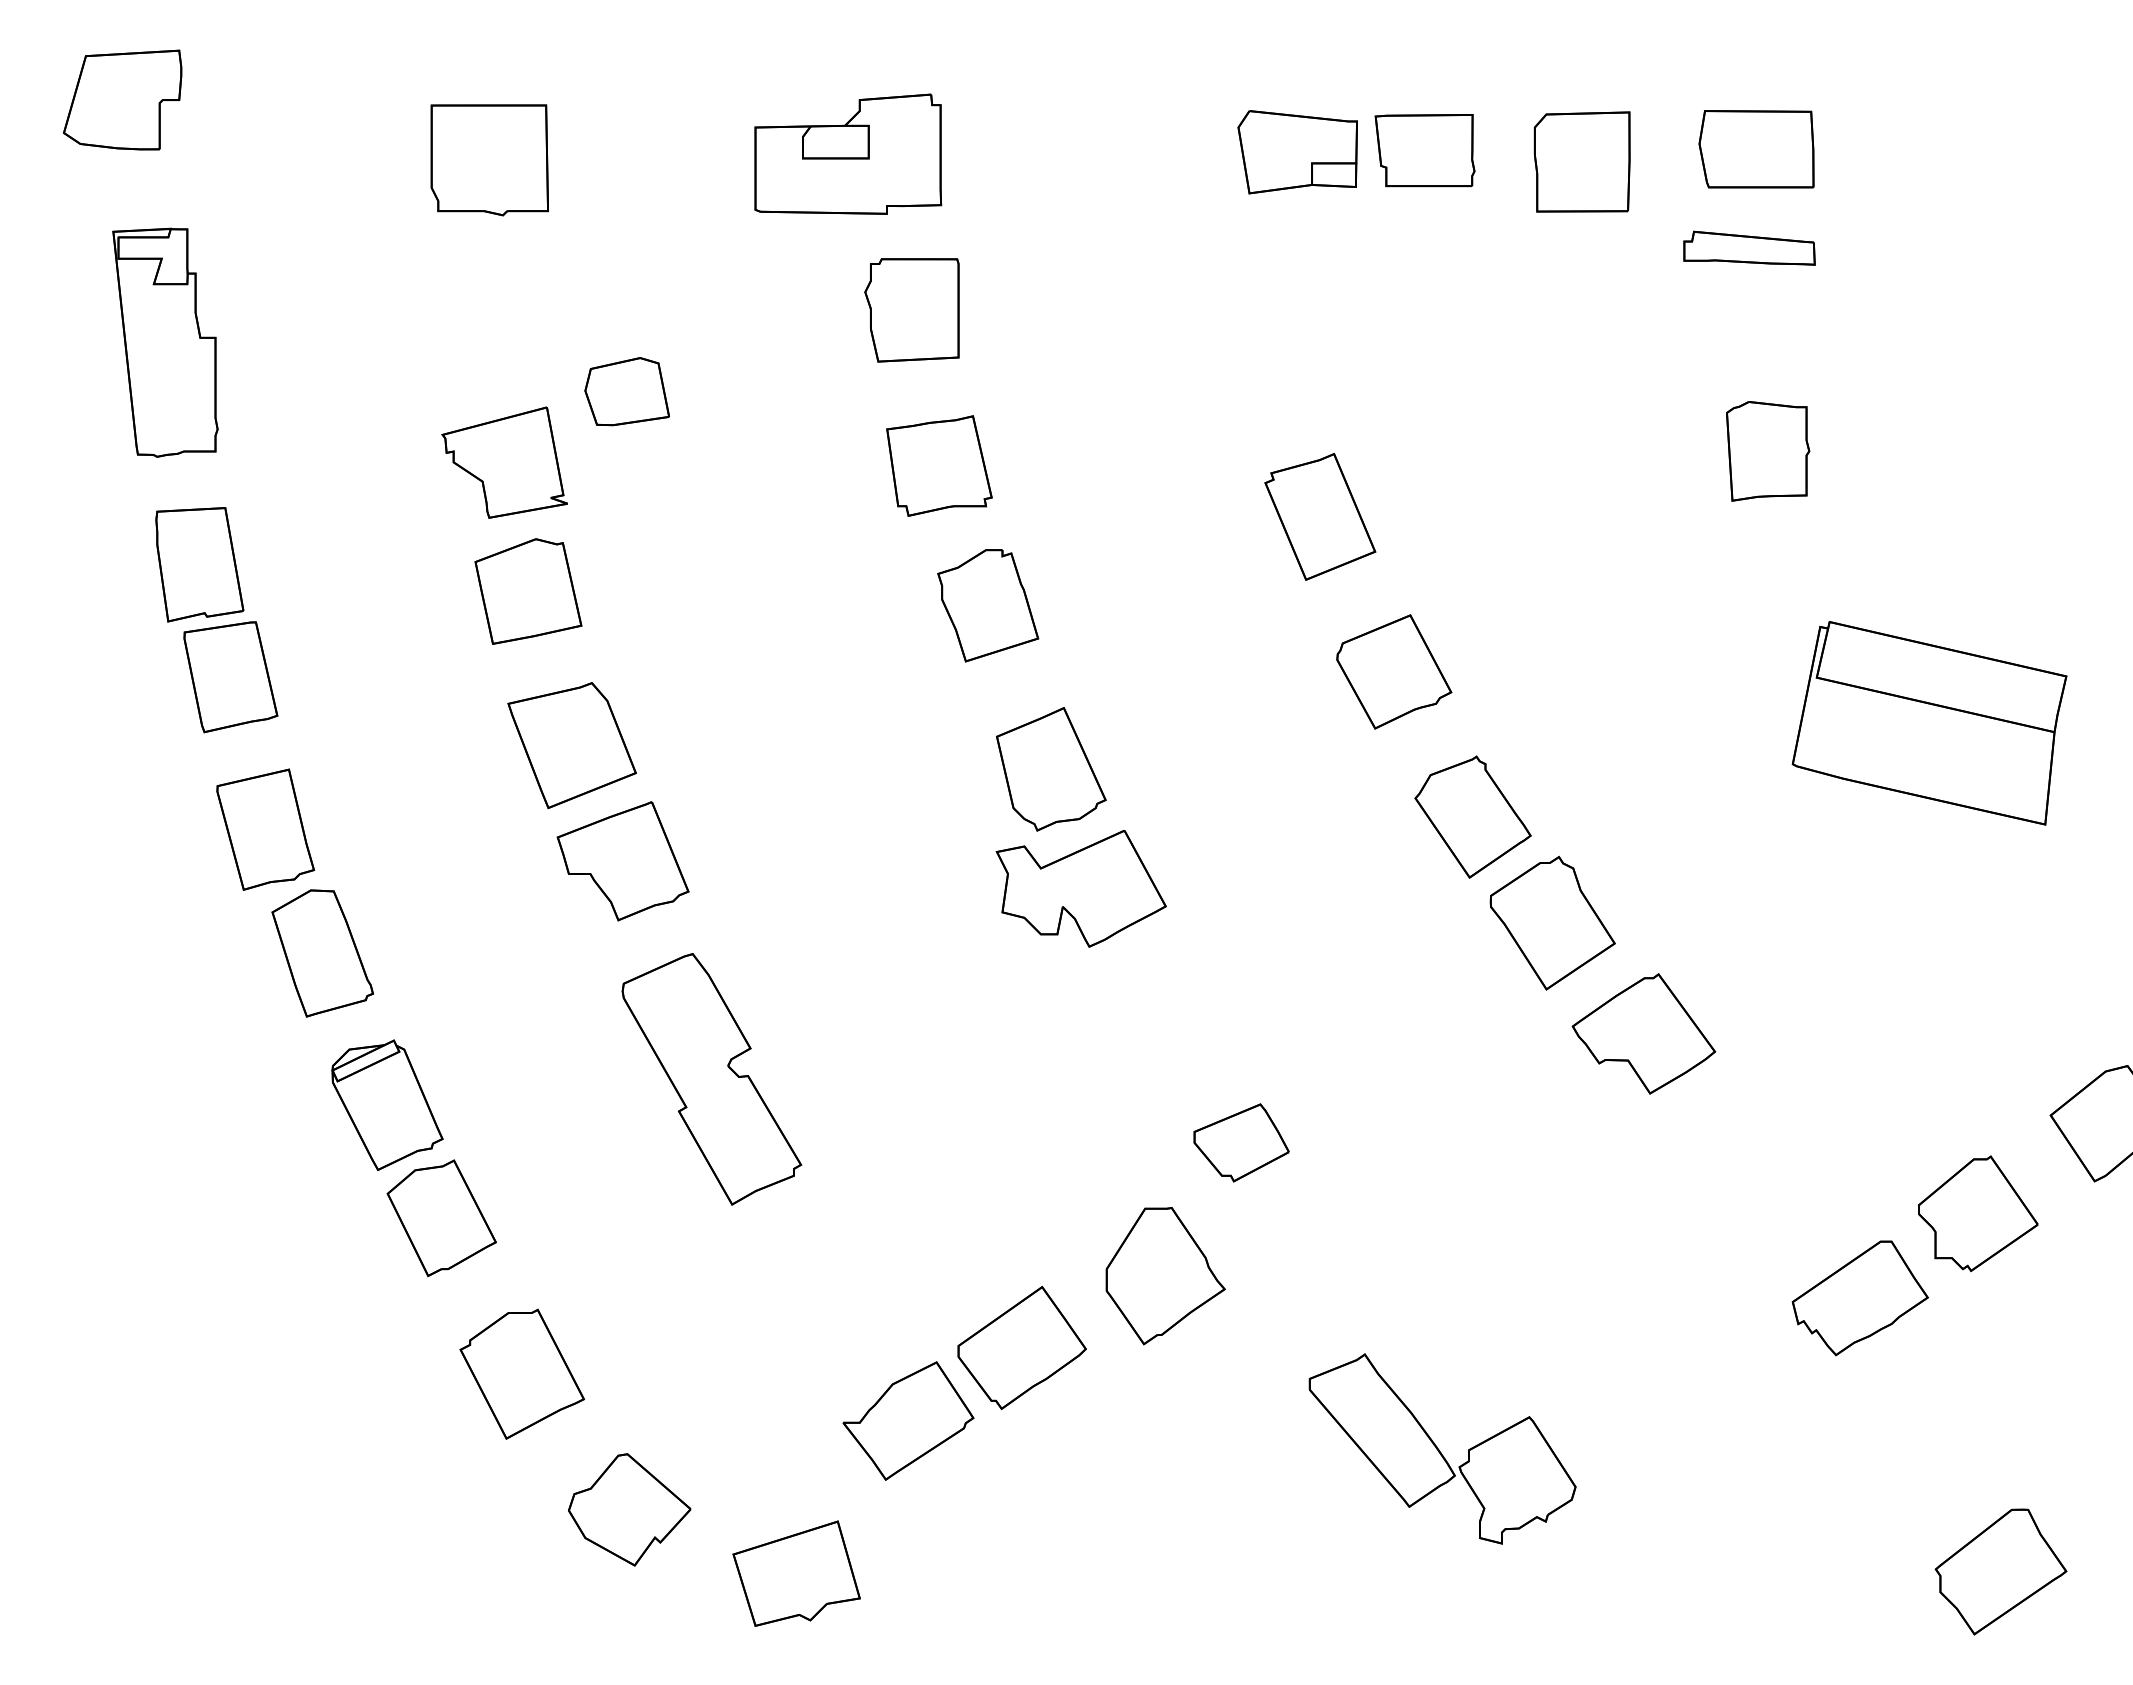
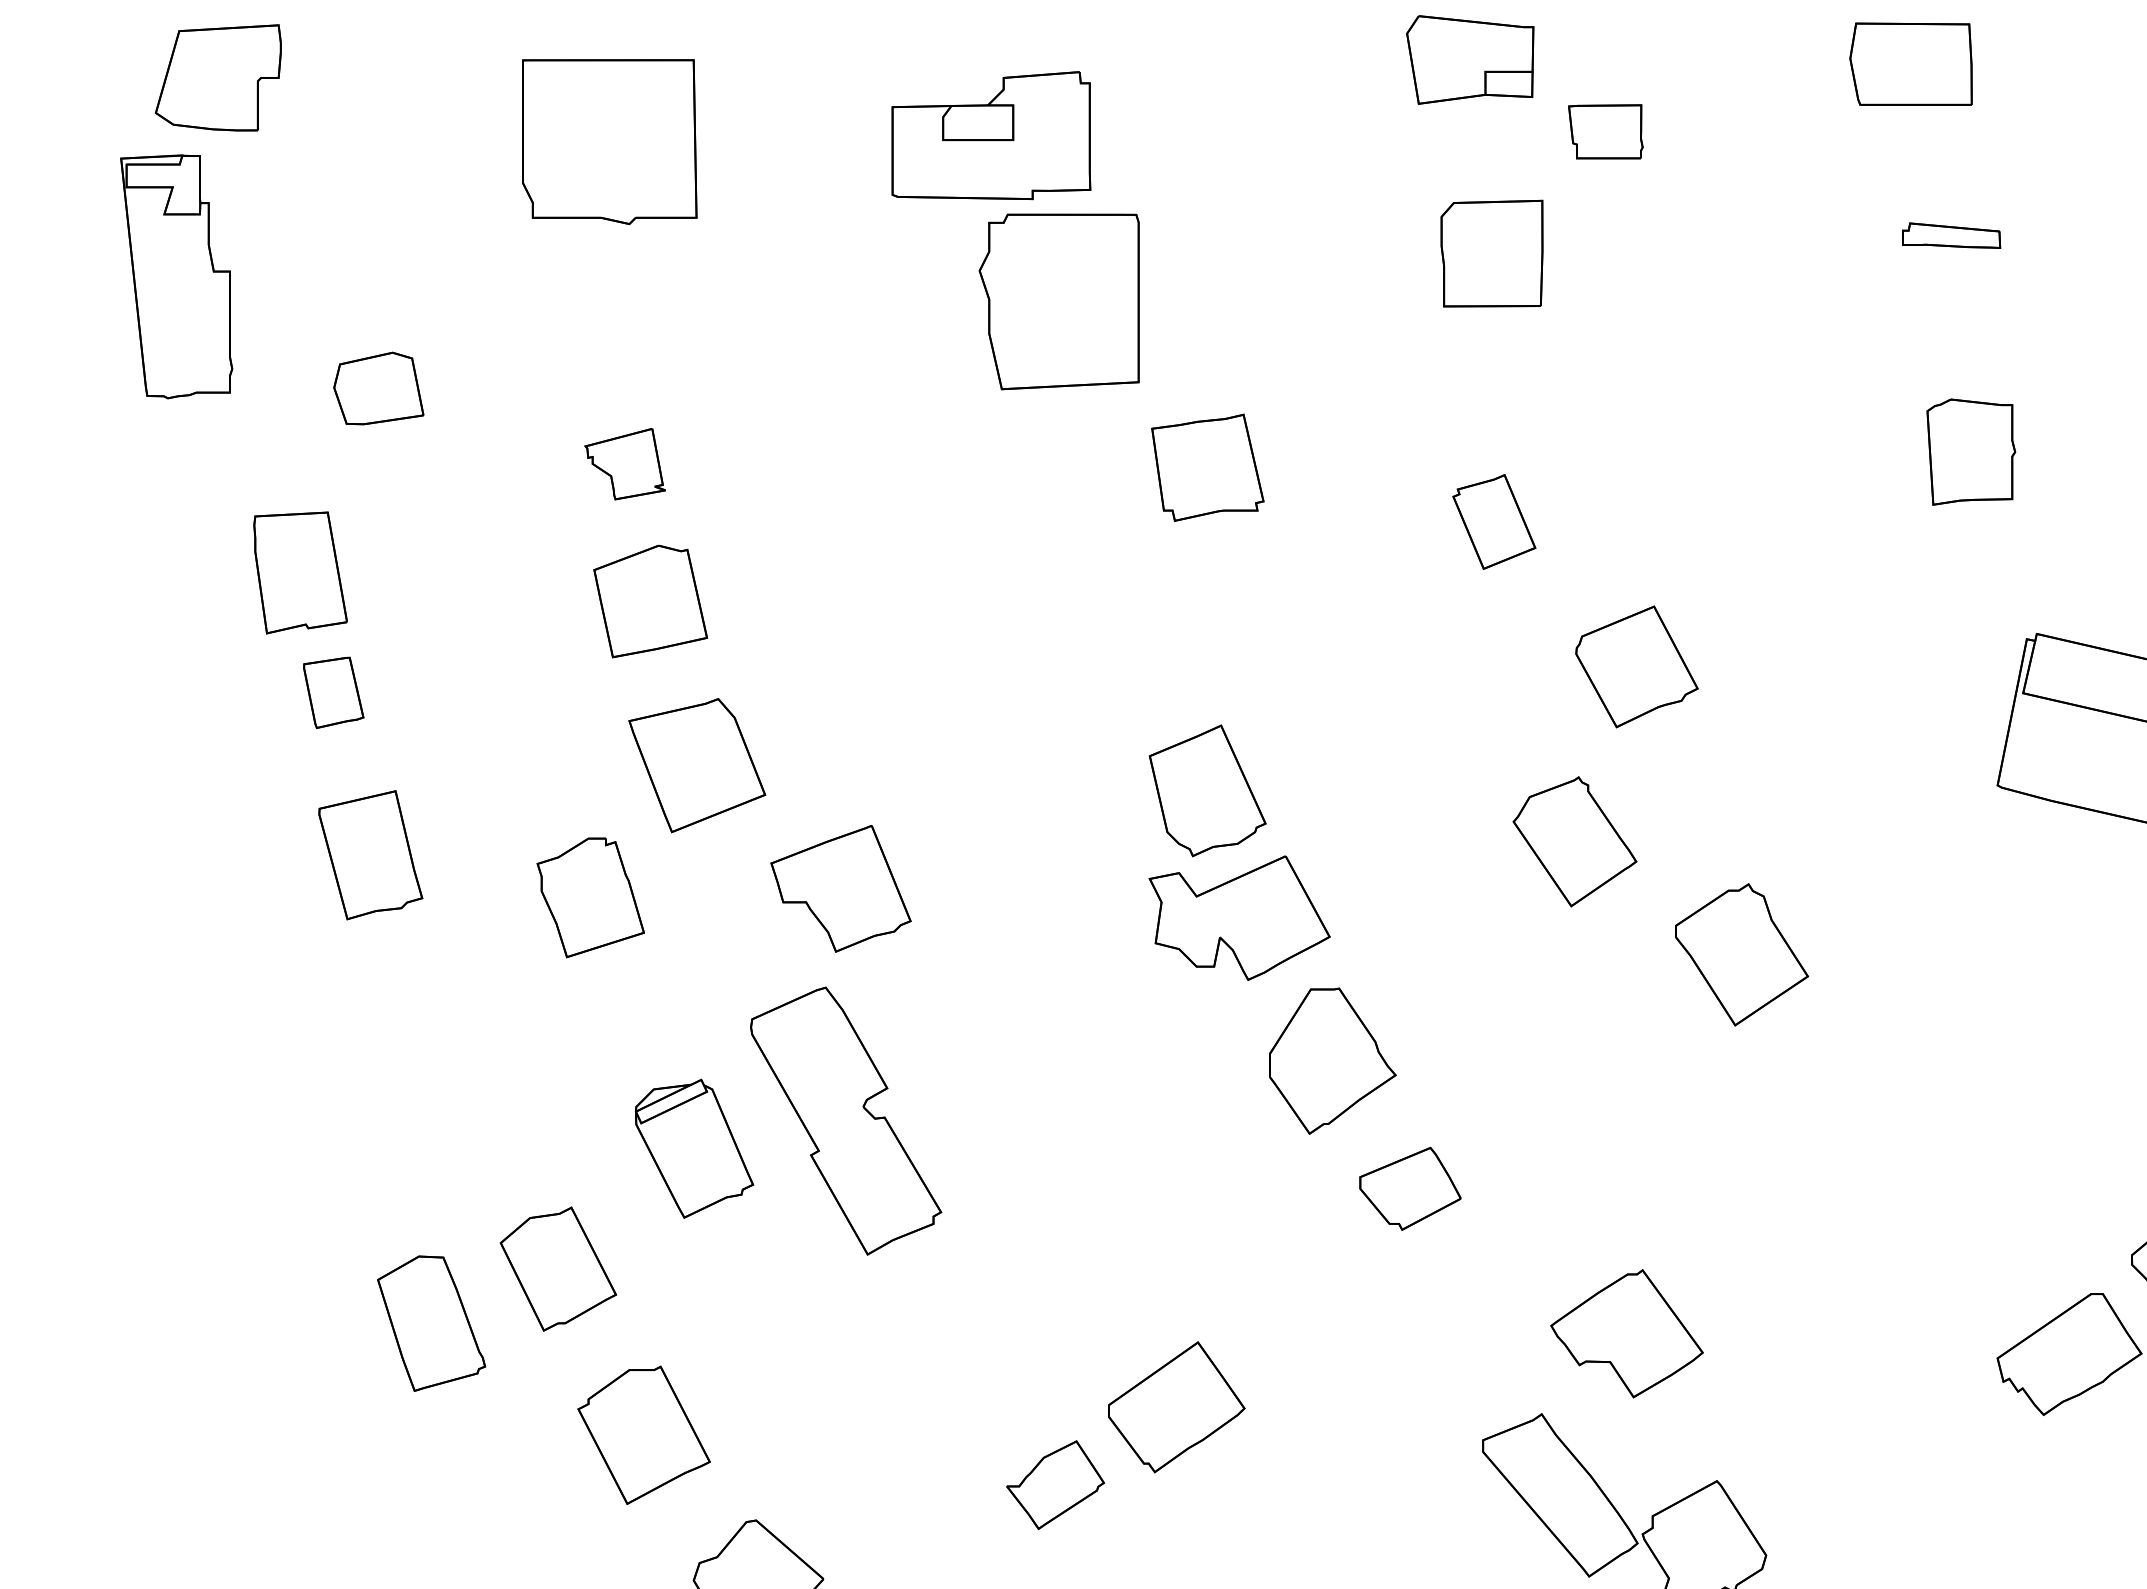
part: (1756, 149) -> (1911, 64), moved
part: (1424, 150) -> (1605, 131), size x0.7
part: (1297, 152) -> (1469, 60), moved
part: (489, 160) -> (609, 142), size x1.4
part: (1581, 161) -> (1491, 253), moved
part: (1749, 247) -> (1951, 234), size x0.7
part: (911, 310) -> (1058, 302), size x1.6
part: (165, 342) -> (176, 276), moved
part: (626, 391) -> (378, 388), moved
part: (504, 462) -> (625, 464), size x0.6
part: (939, 465) -> (1207, 467), moved
part: (1320, 516) -> (1494, 521), size x0.7
part: (988, 605) -> (591, 897), moved
part: (1394, 671) -> (1637, 666), moved
part: (230, 677) -> (333, 693), size x0.6
part: (1472, 816) -> (1574, 841), moved
part: (622, 861) -> (840, 889), moved
part: (322, 953) -> (431, 1323), moved
part: (1643, 1033) -> (1626, 1333), moved
part: (387, 1104) -> (694, 1147), moved
part: (1165, 1276) -> (1332, 1061), moved
part: (908, 1420) -> (1055, 1484), size x0.7

